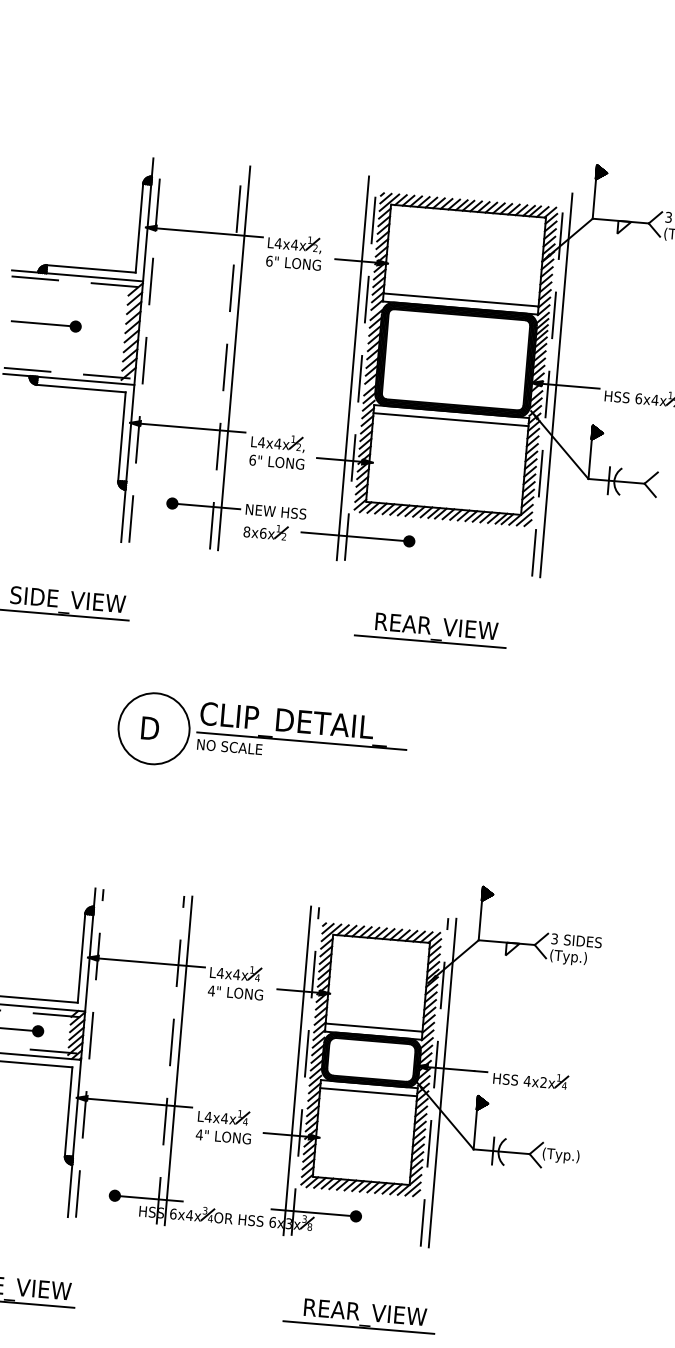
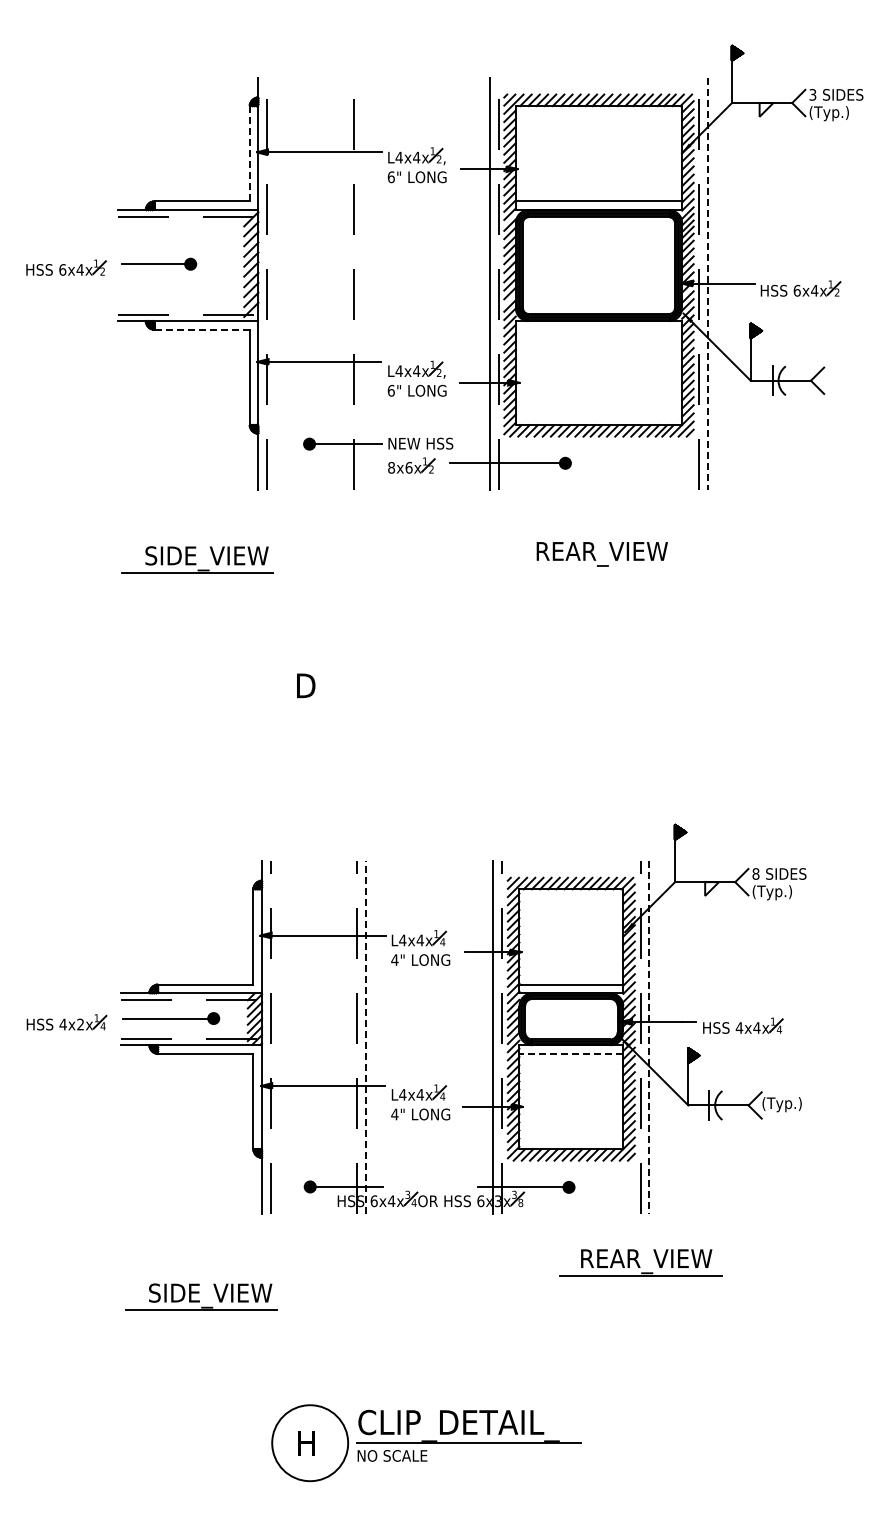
line: (139, 227) -> (249, 153), solid -> dashed
line: (234, 357) -> (362, 283), removed
line: (556, 385) -> (708, 283), solid -> dashed
line: (81, 388) -> (202, 329), solid -> dashed
line: (450, 419) -> (598, 329), removed
line: (430, 641) -> (596, 568), removed
part: (262, 737) -> (426, 685), removed
text: (554, 938) -> (755, 873), 3 -> 8
line: (178, 1060) -> (365, 1037), solid -> dashed
text: (543, 1082) -> (756, 1027), 4x2x -> 4x4x
line: (442, 1083) -> (649, 1038), solid -> dashed
line: (368, 1091) -> (571, 1053), solid -> dashed
part: (359, 1315) -> (640, 1262), moved

